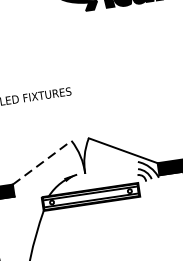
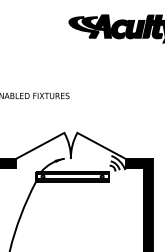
line: (42, 161) -> (40, 145), dashed -> solid

